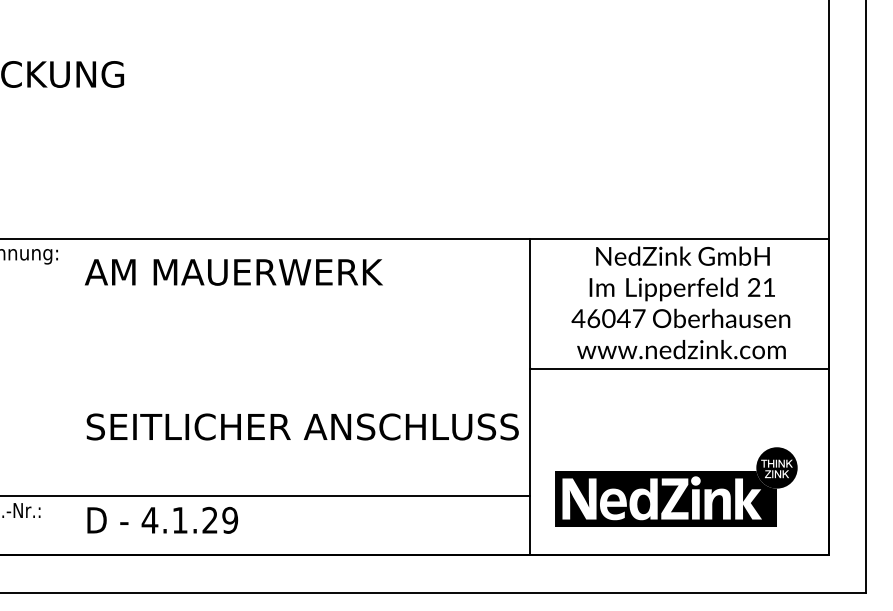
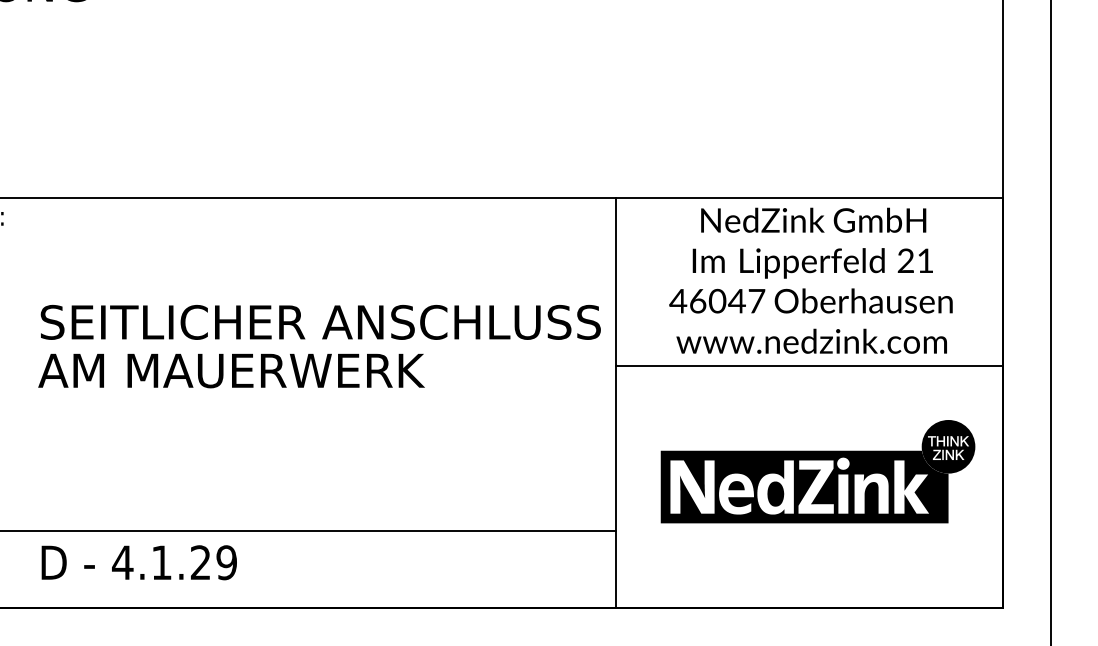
text: (233, 272) -> (231, 371), moved
text: (302, 426) -> (320, 321), moved
part: (676, 486) -> (818, 470), moved

